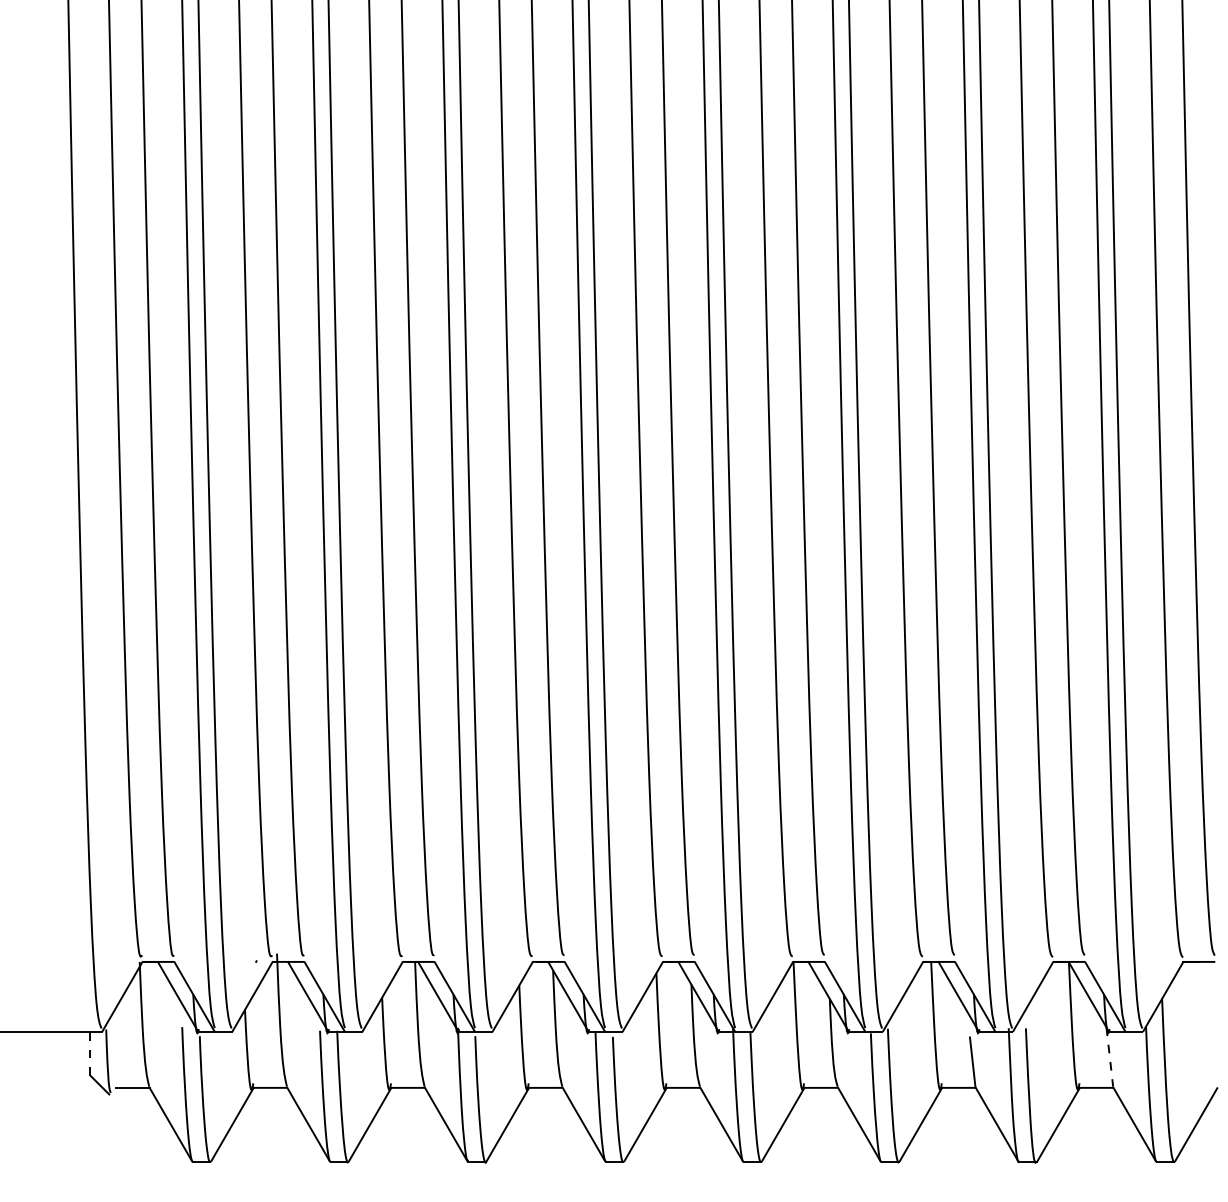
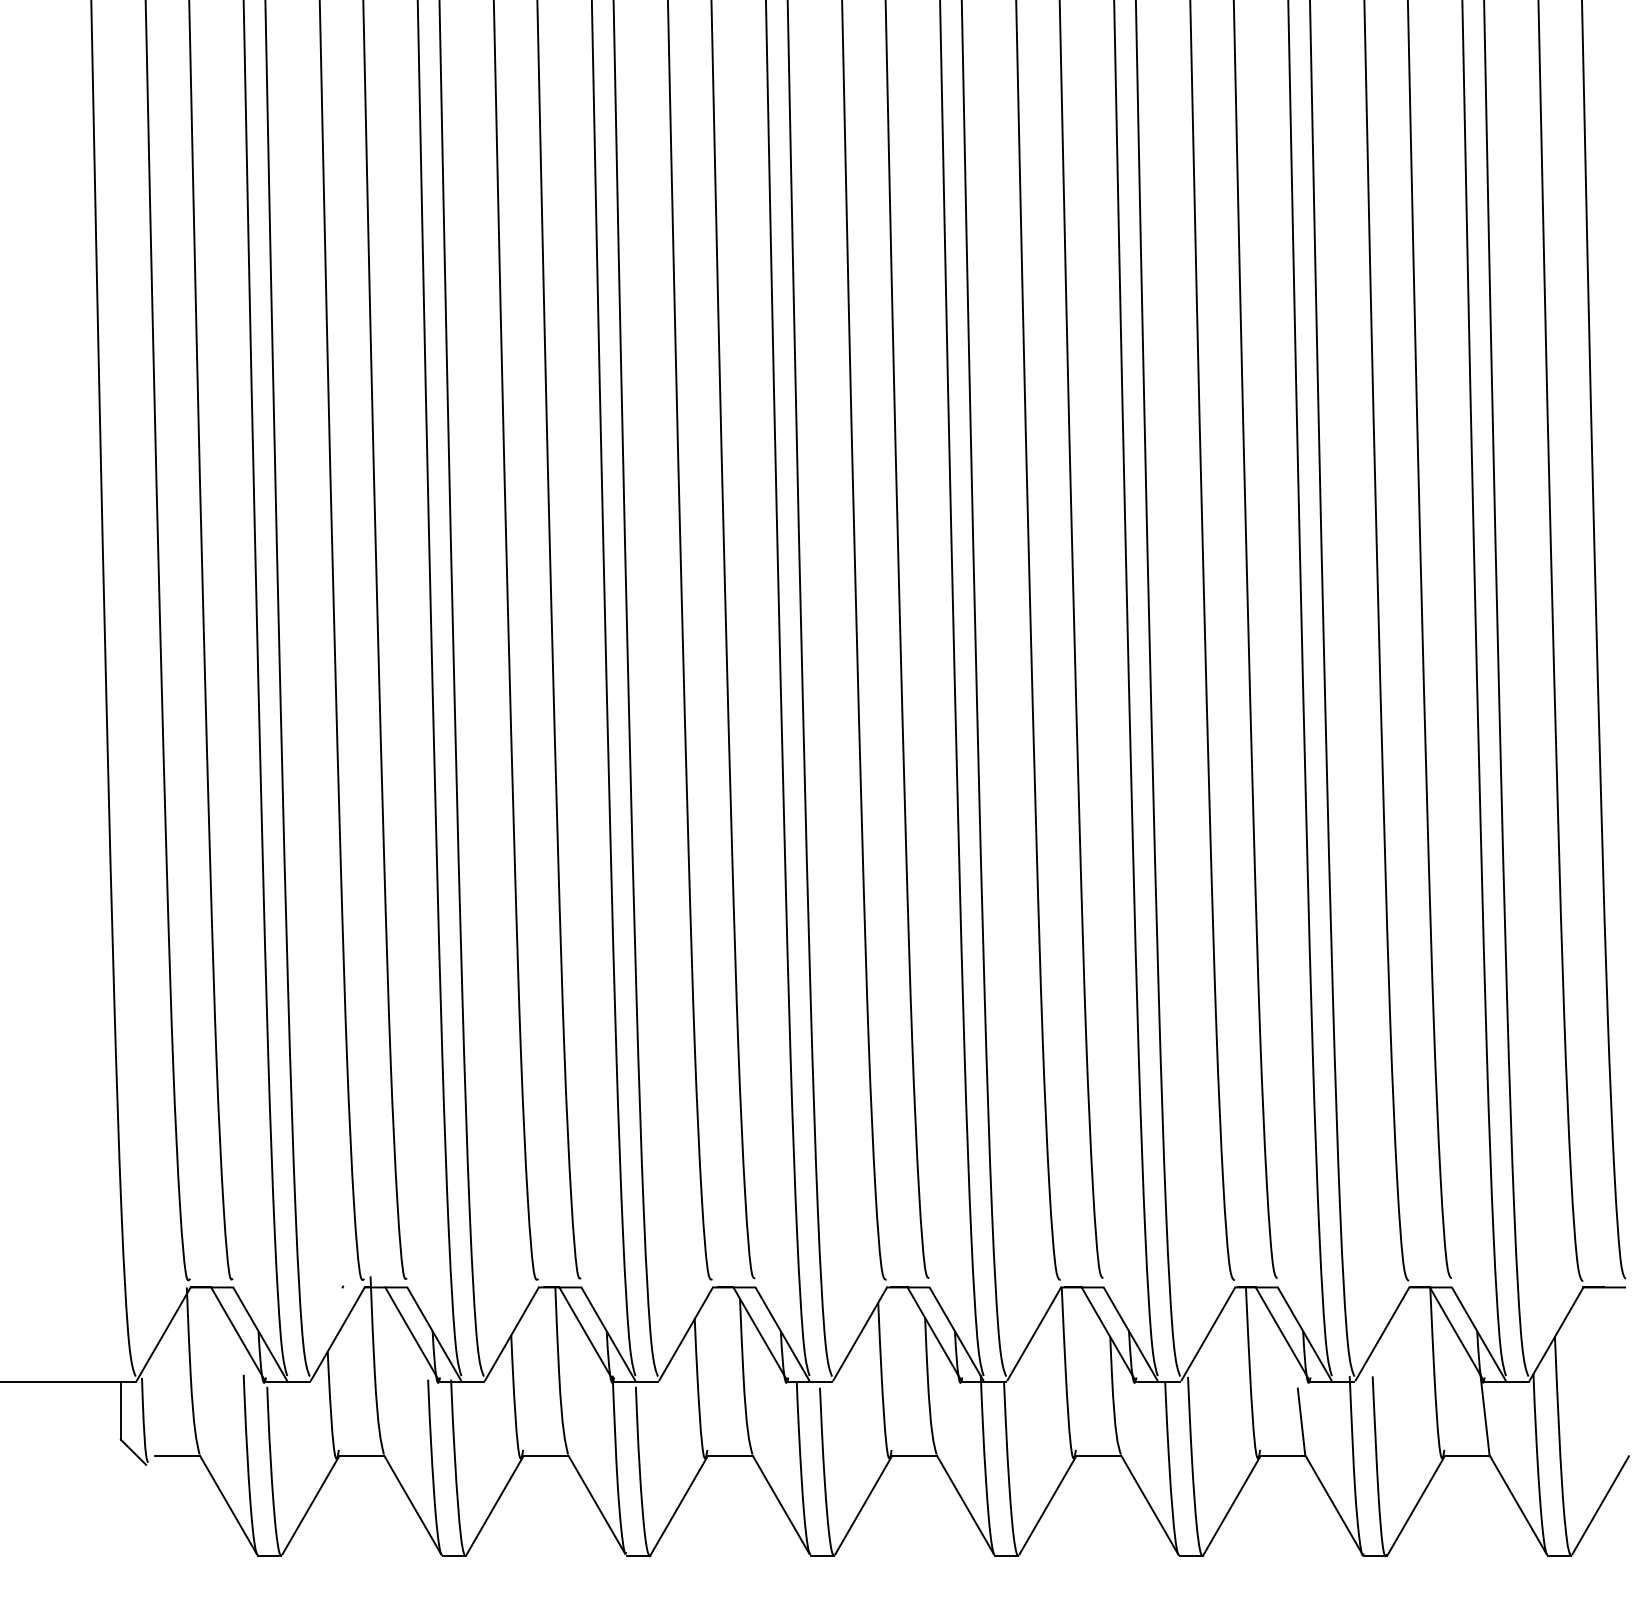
line: (90, 1053) -> (120, 1410), dashed -> solid
line: (1109, 1056) -> (1484, 1414), dashed -> solid

